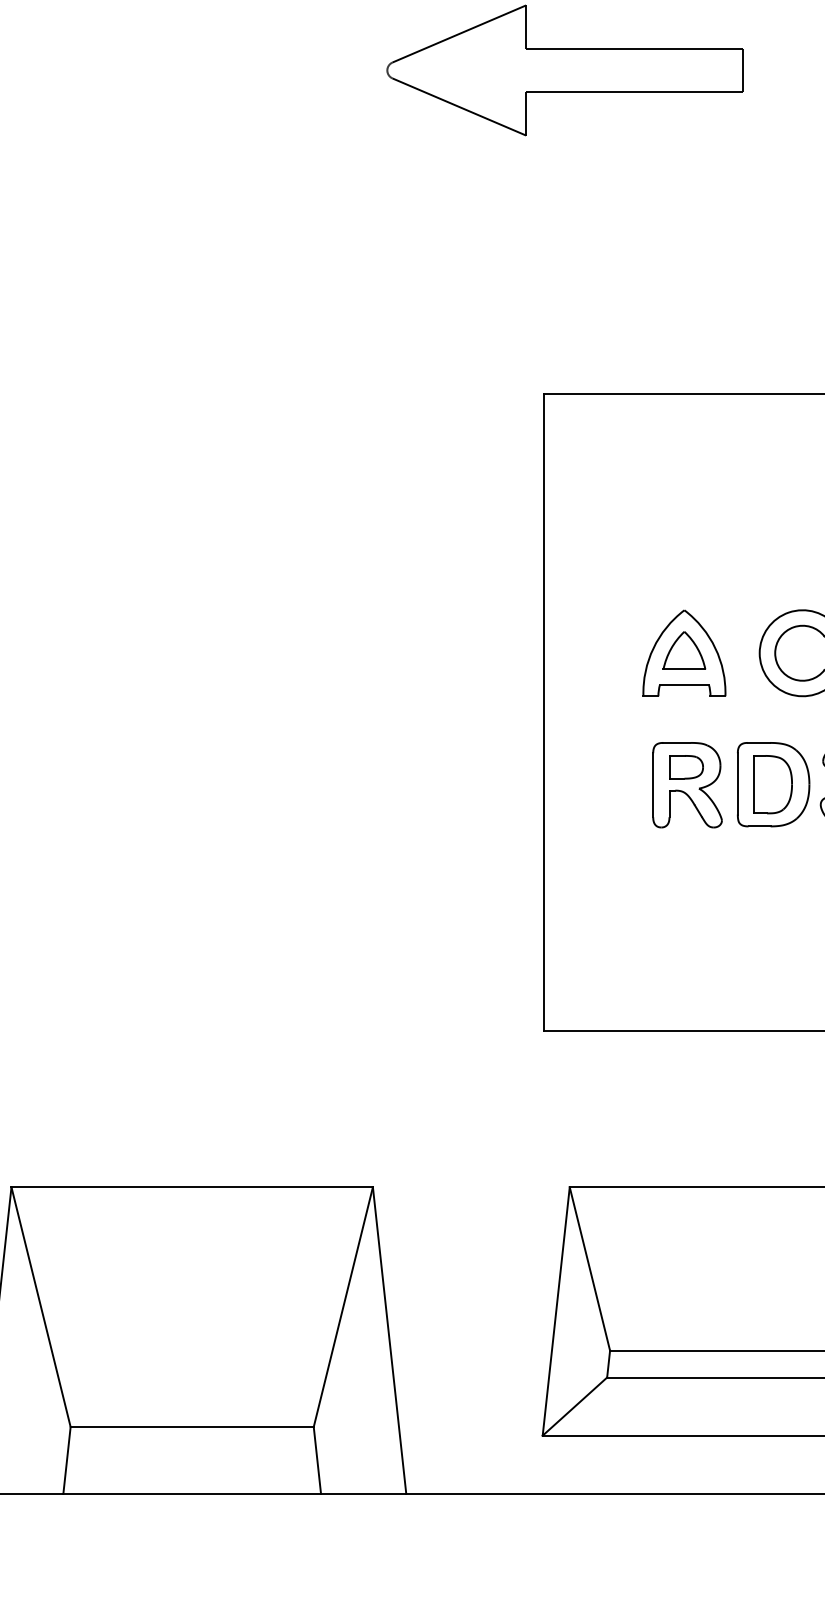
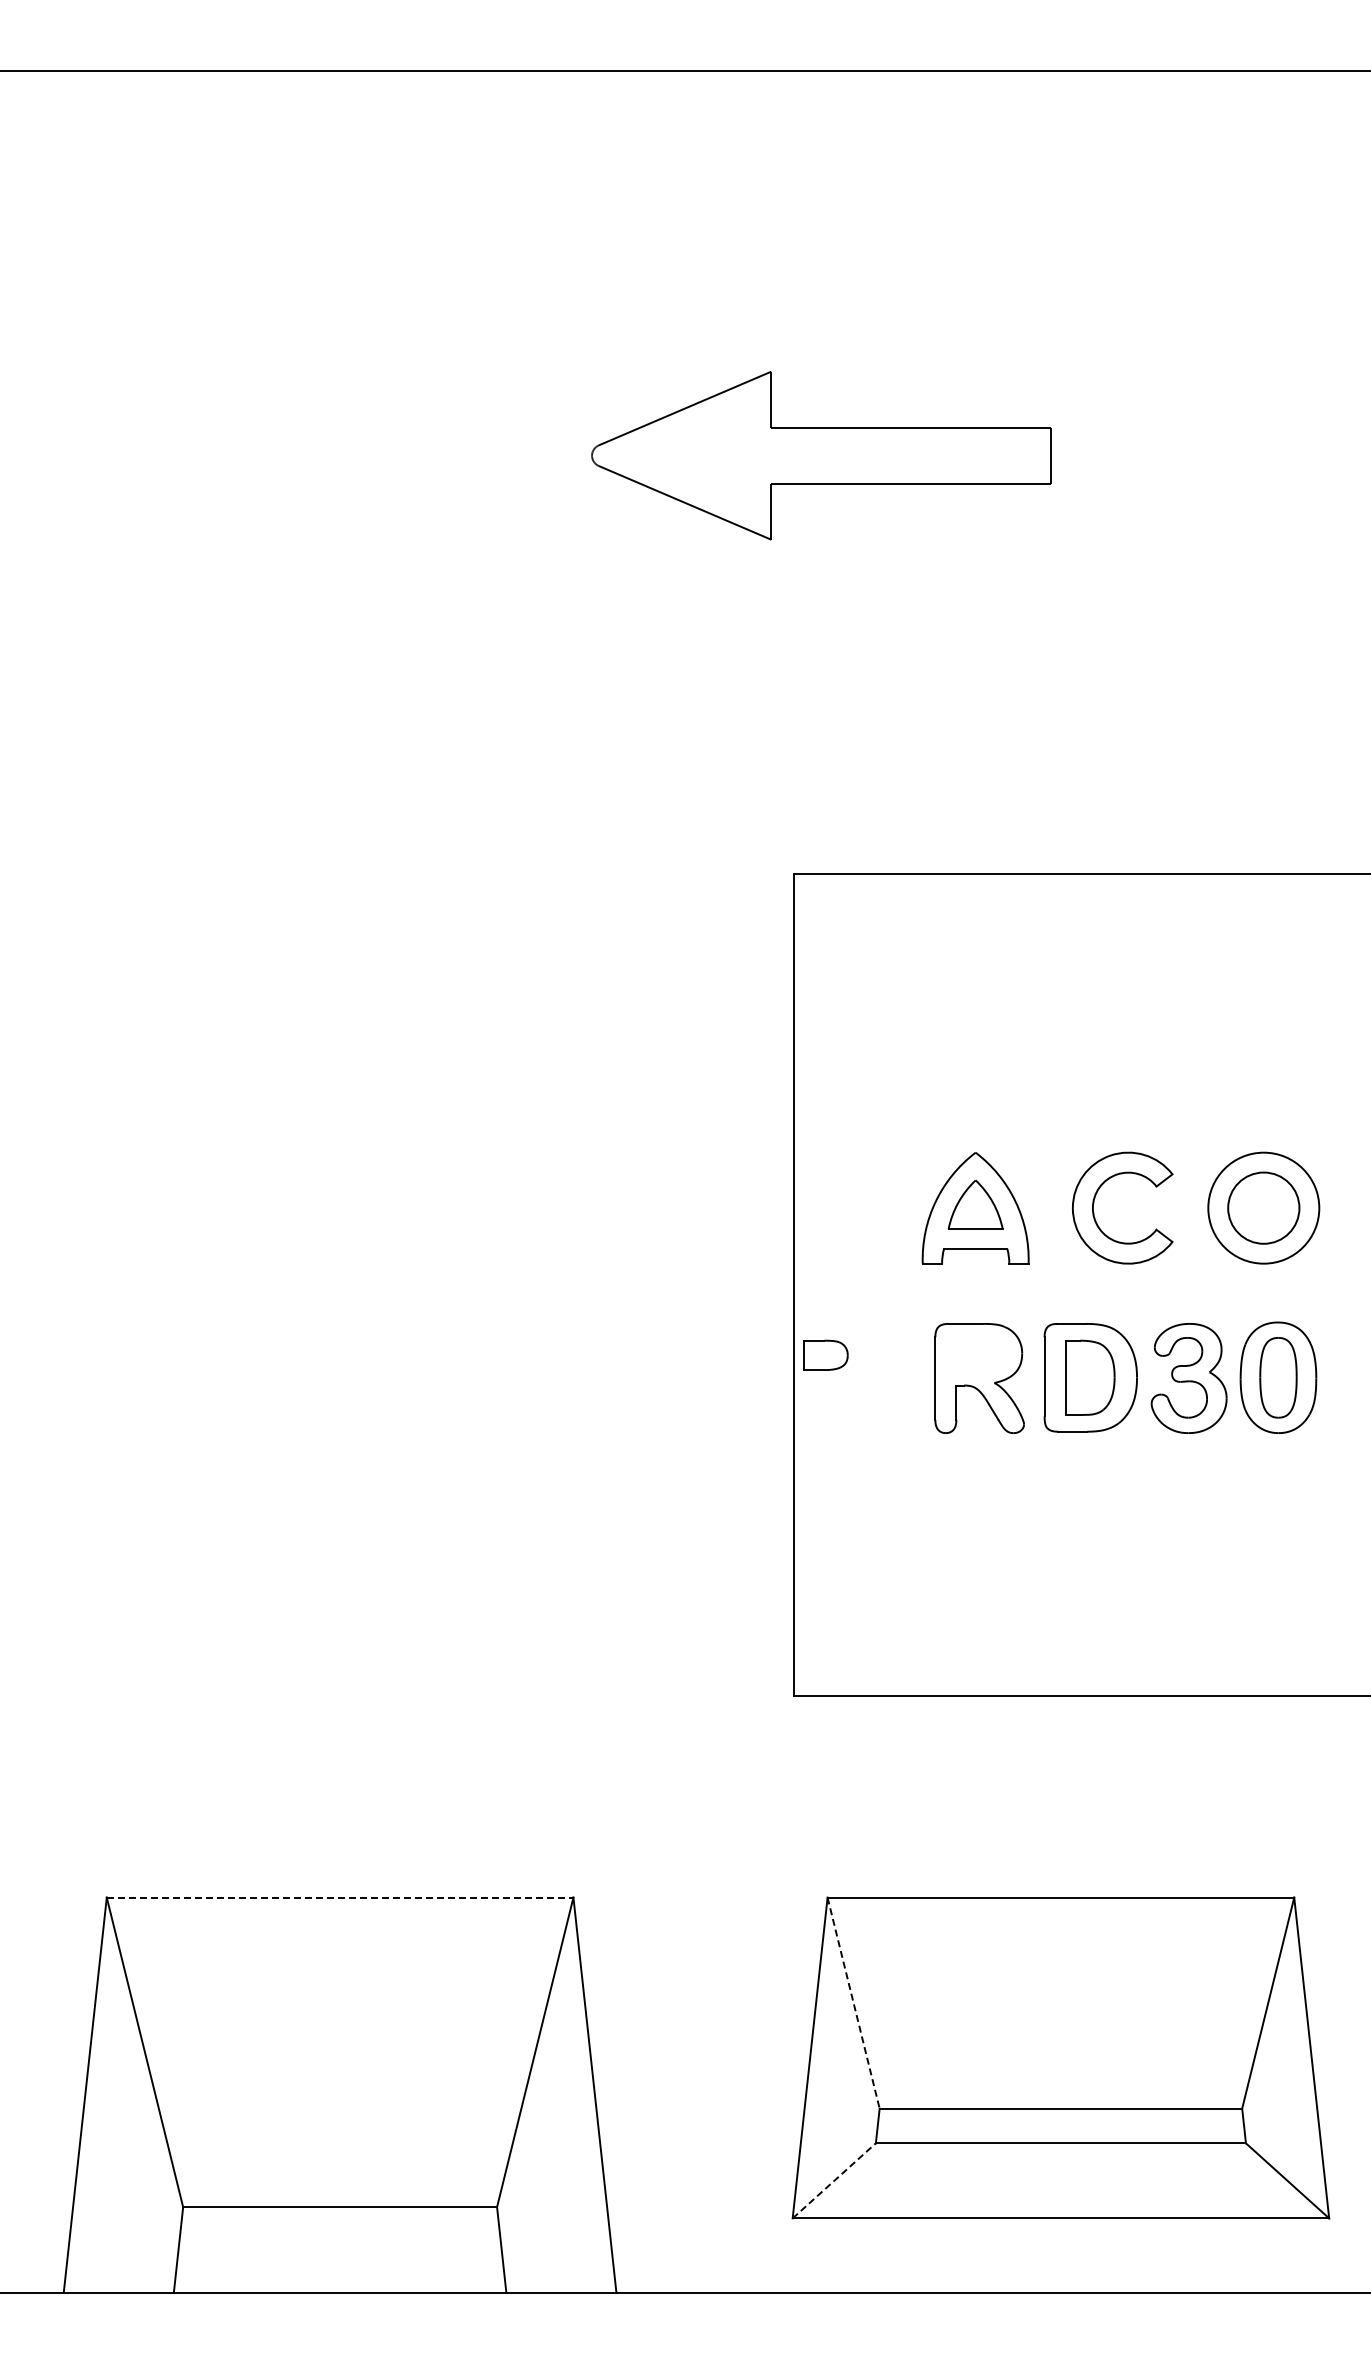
part: (685, 766) -> (825, 1354), moved
line: (192, 1187) -> (340, 1897), solid -> dashed
line: (589, 1269) -> (853, 2003), solid -> dashed
line: (575, 1406) -> (834, 2180), solid -> dashed

